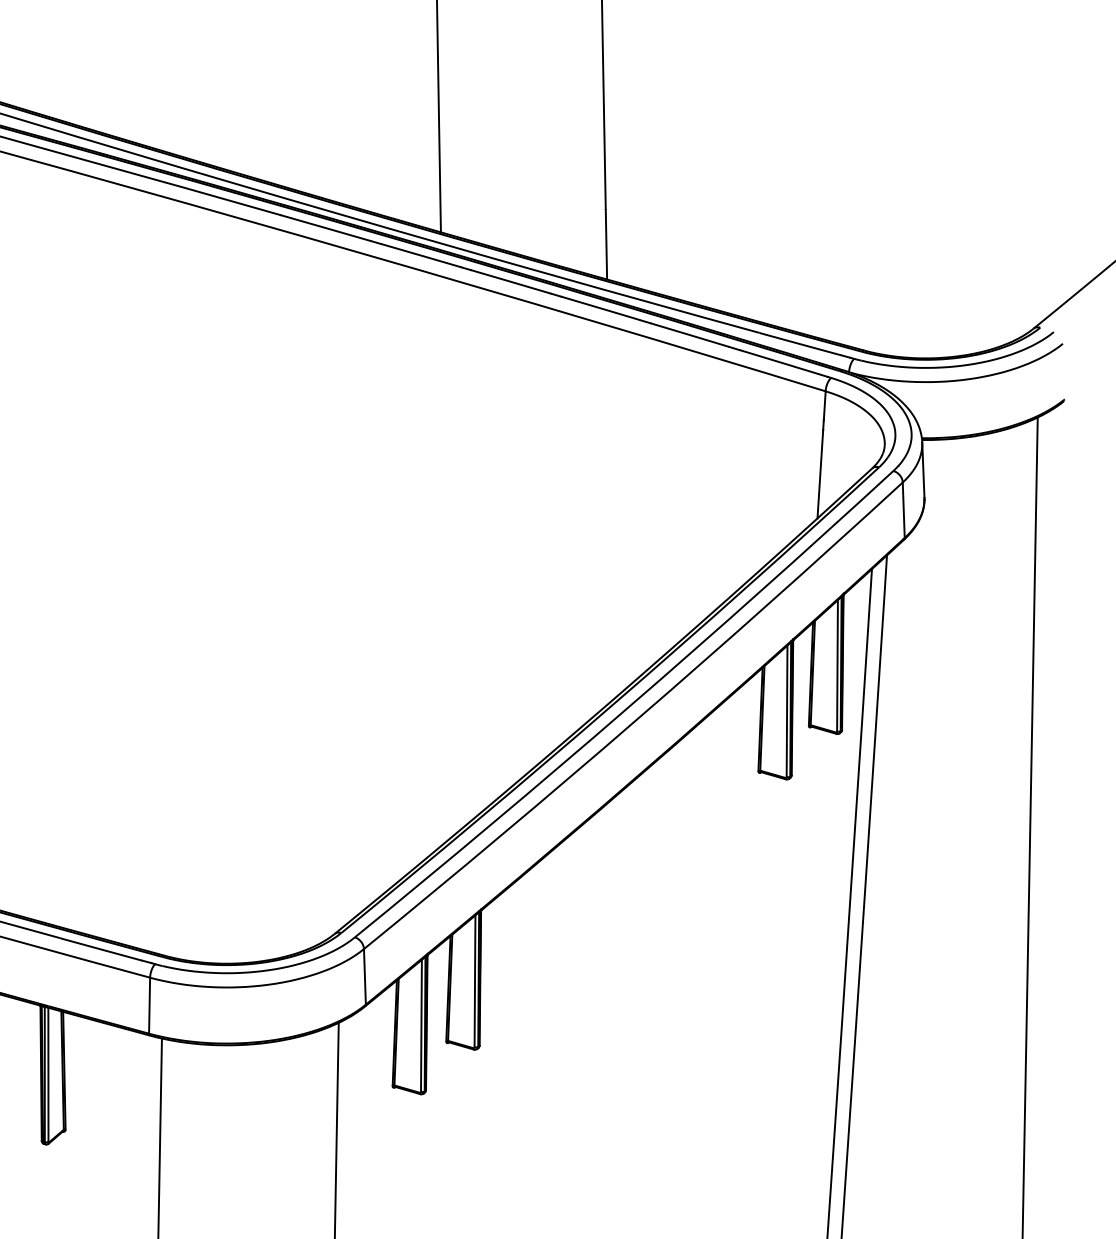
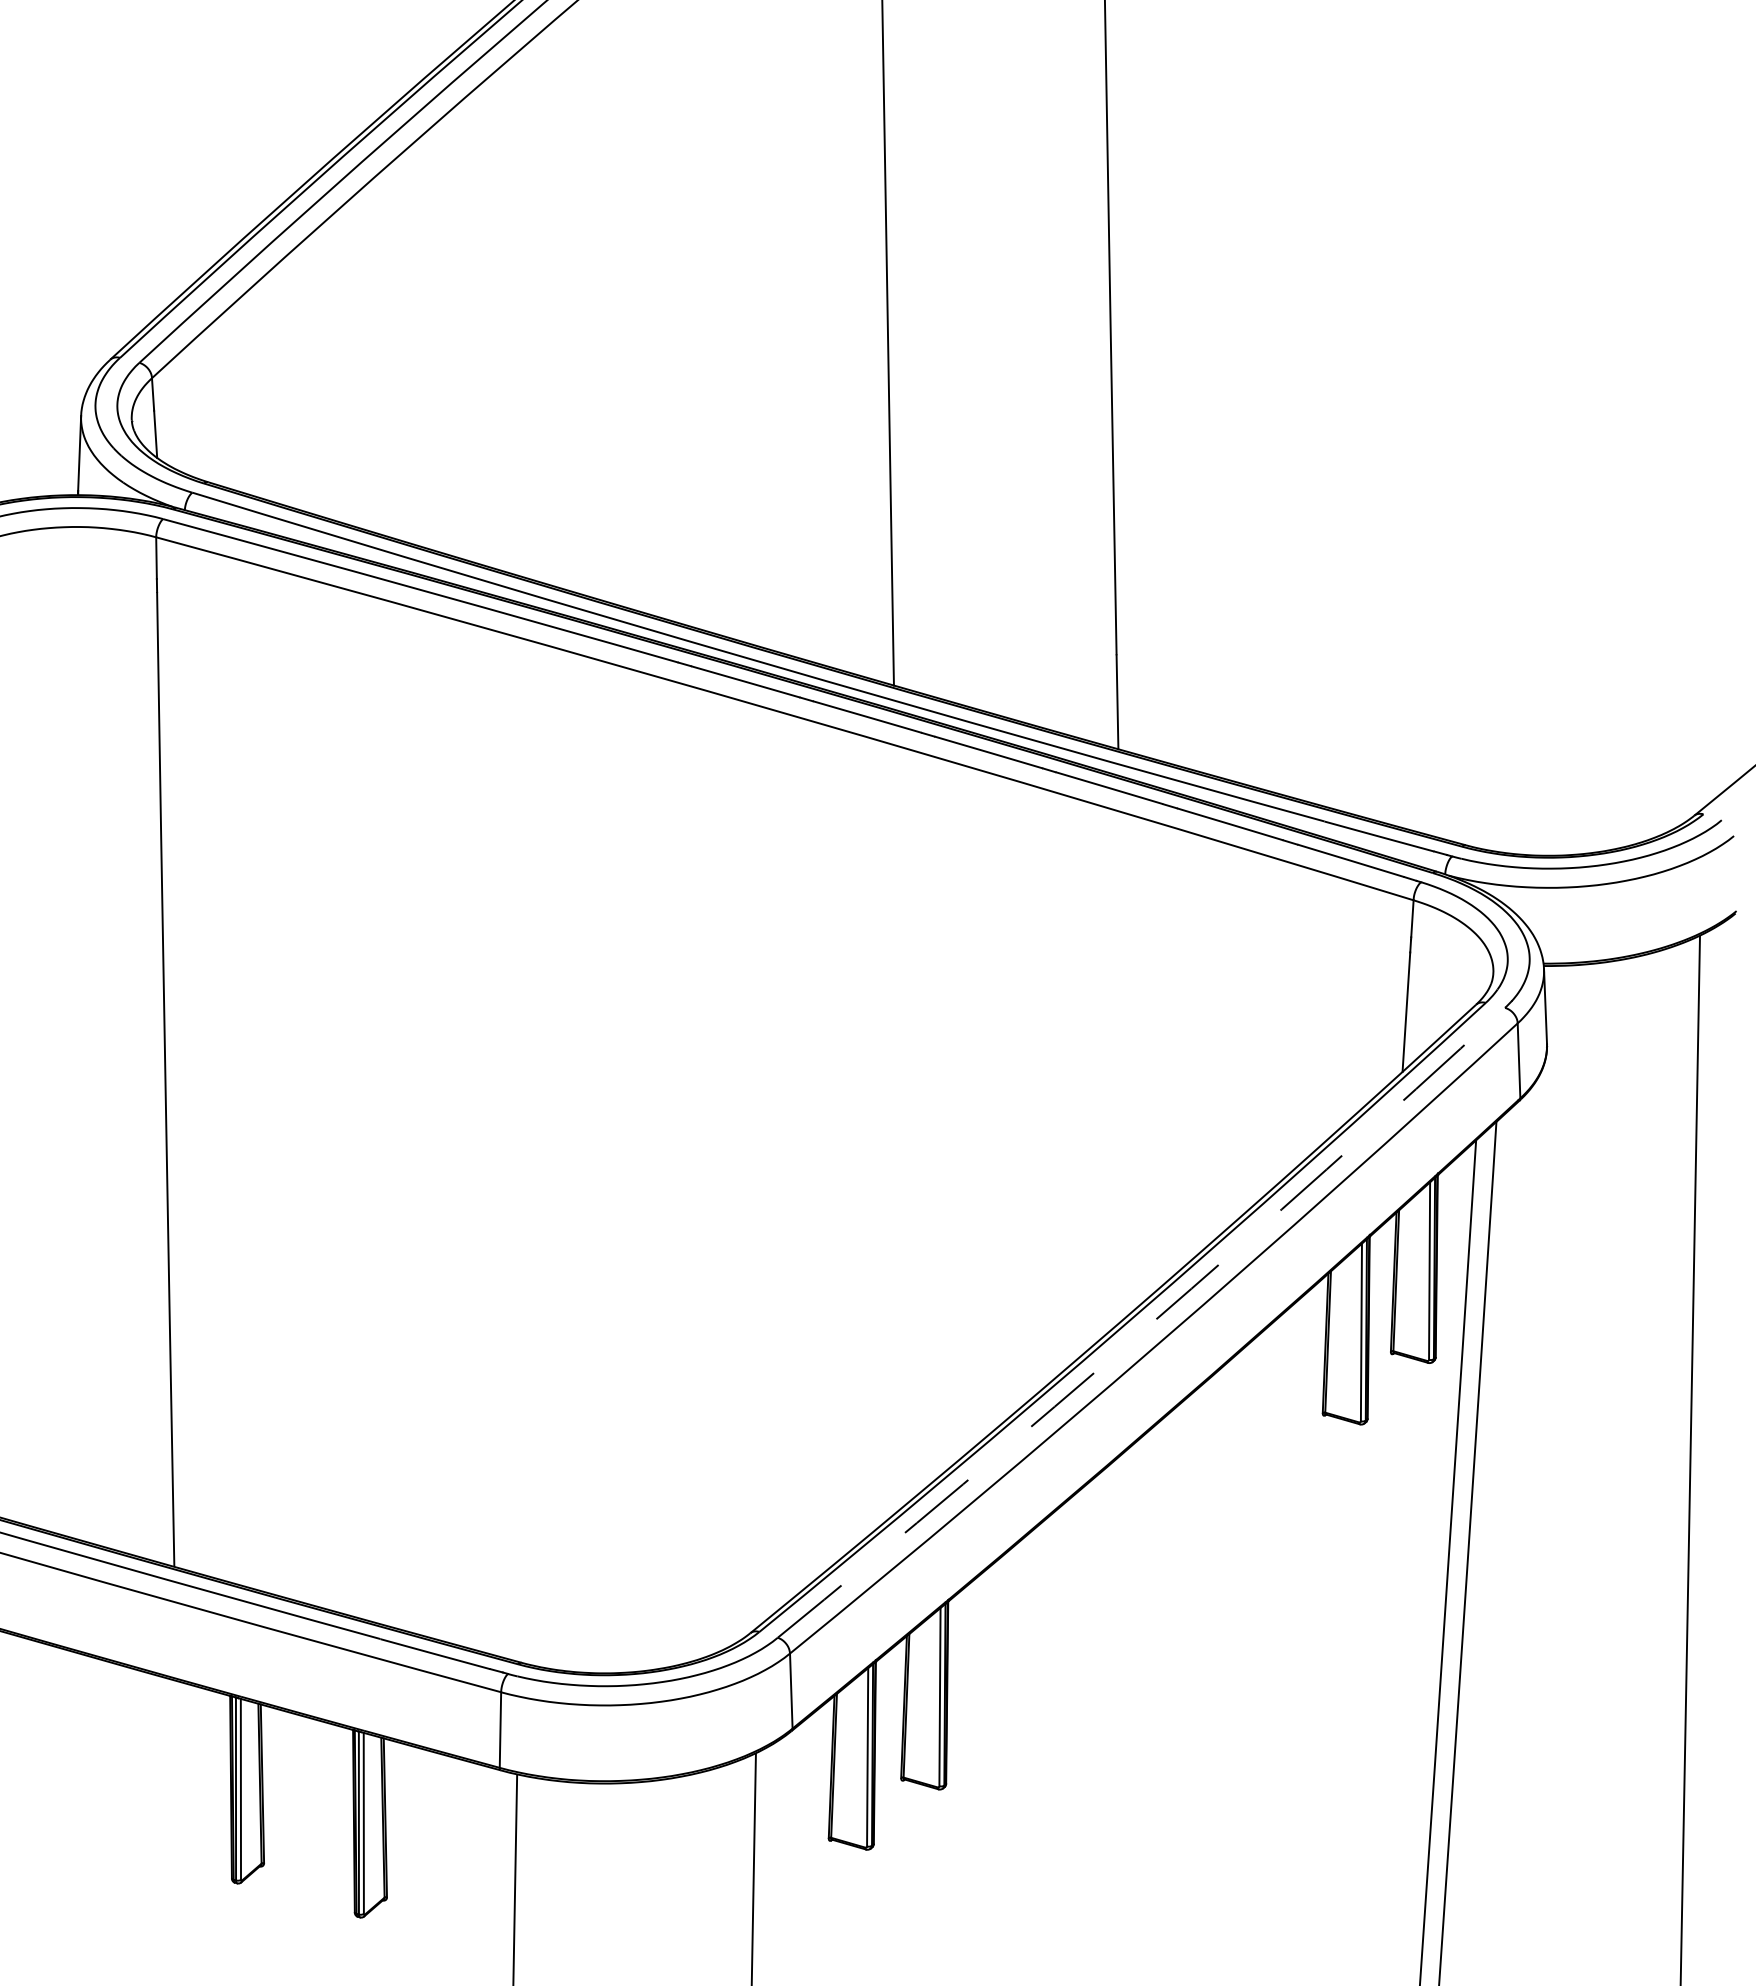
arc: (627, 708) -> (1146, 1328), solid -> dashed

